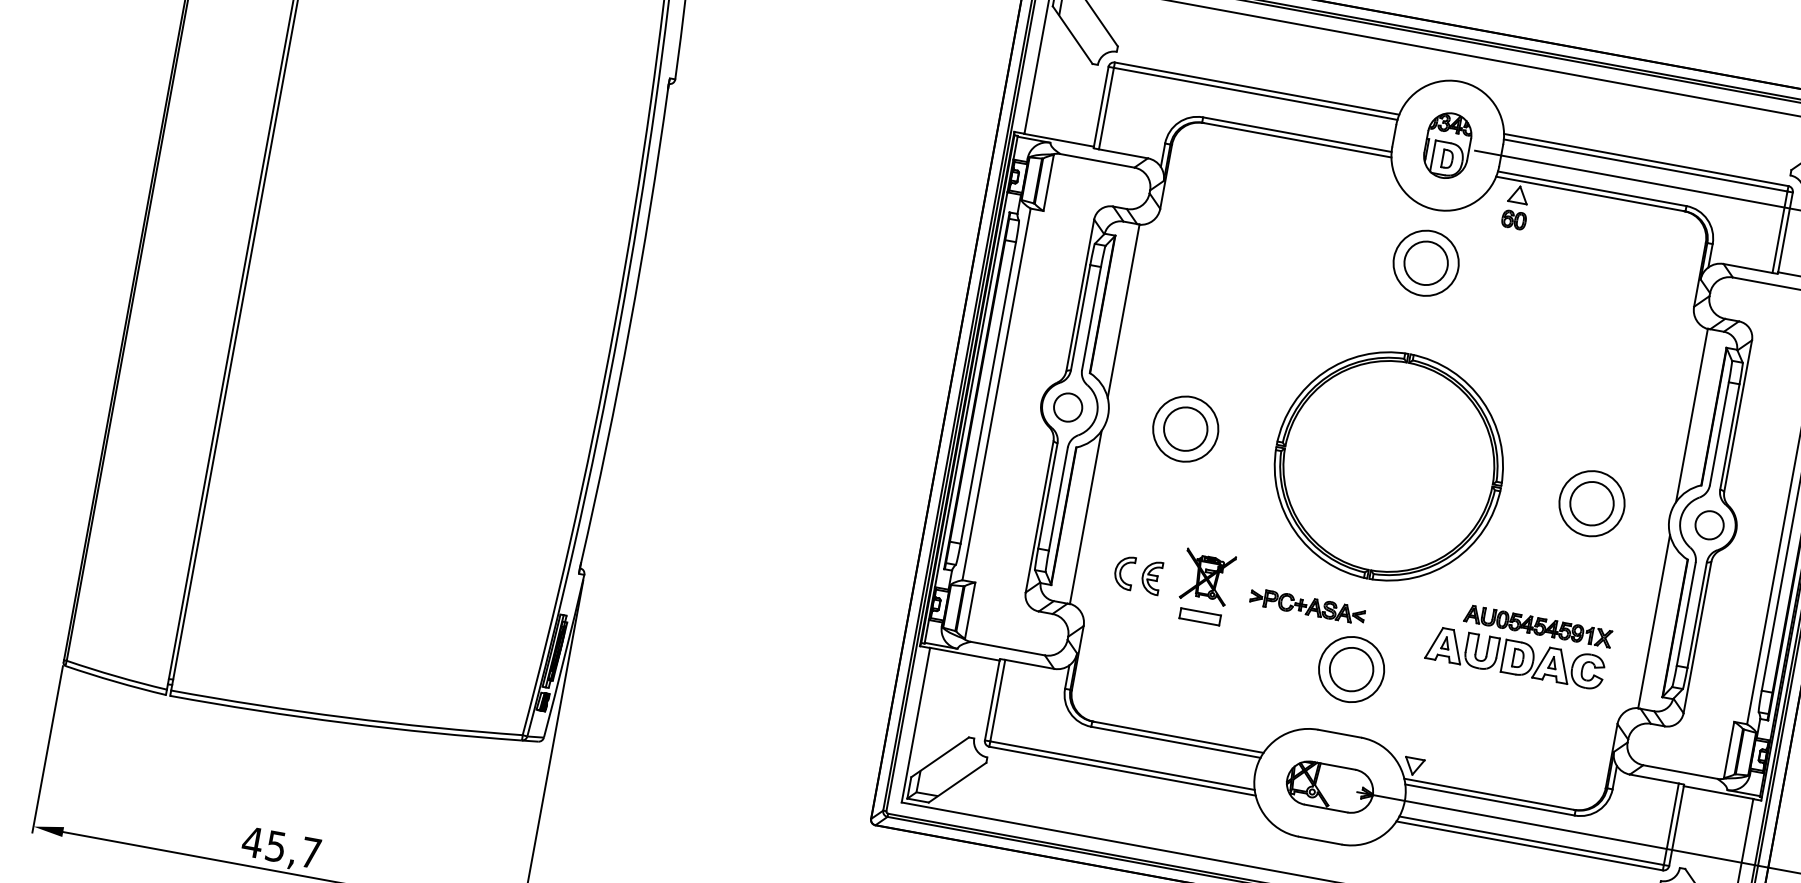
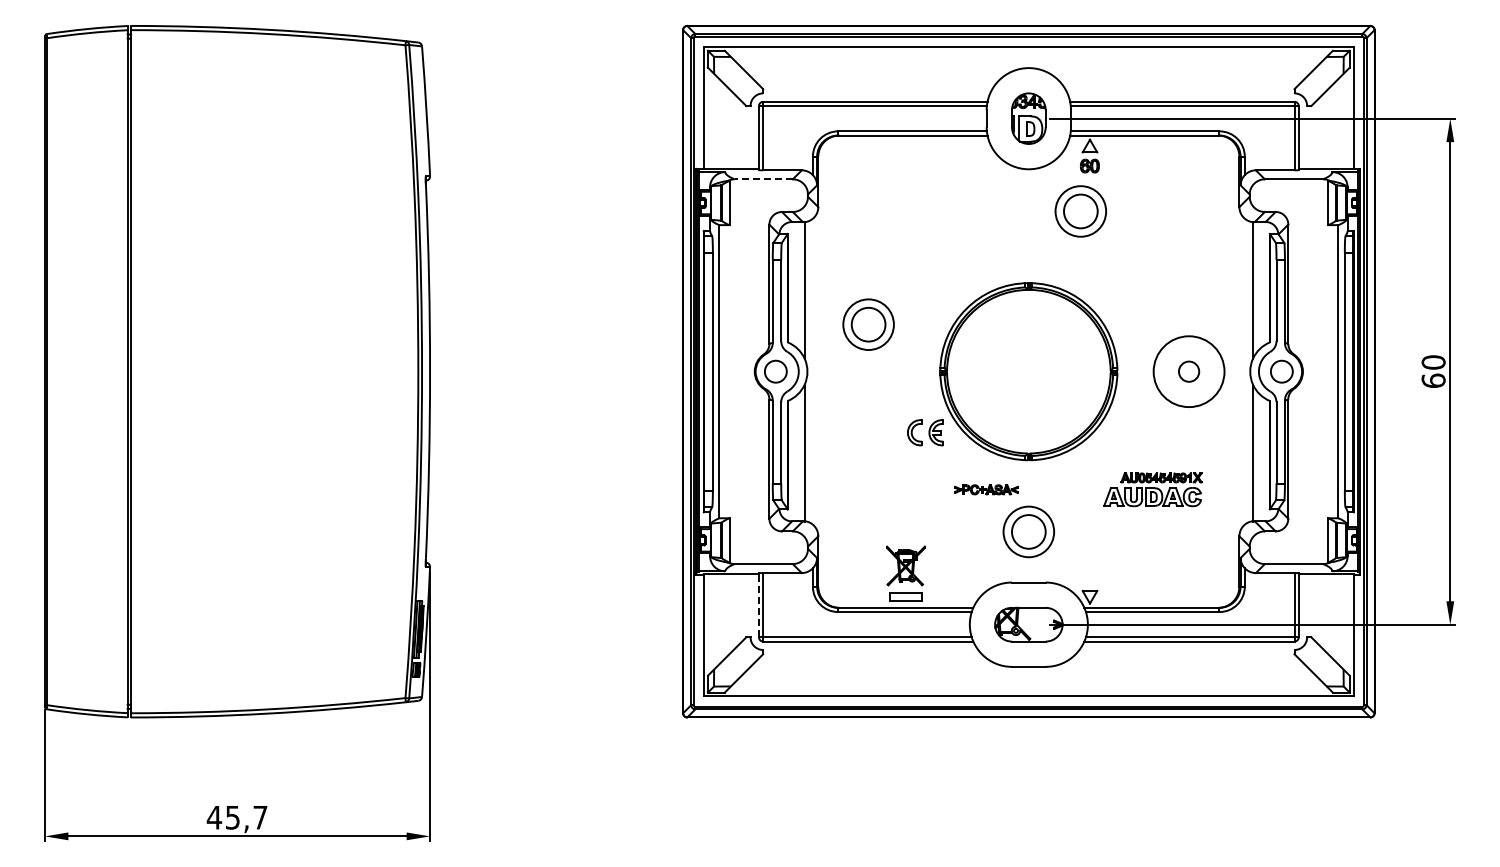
line: (1097, 161) -> (763, 179), solid -> dashed
part: (1425, 263) -> (1080, 211), moved
part: (1185, 428) -> (868, 324), moved
circle: (1591, 503) -> (1188, 371), size x0.6
circle: (1591, 503) -> (1188, 371), size x1.4
part: (1137, 574) -> (925, 432), moved
part: (1205, 587) -> (905, 573), moved
part: (1307, 605) -> (986, 489), size x0.7
part: (1518, 644) -> (1152, 489), size x0.7
line: (991, 699) -> (758, 605), solid -> dashed

